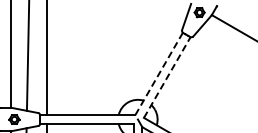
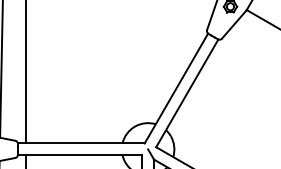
line: (159, 73) -> (176, 87), dashed -> solid
line: (167, 77) -> (187, 93), dashed -> solid

